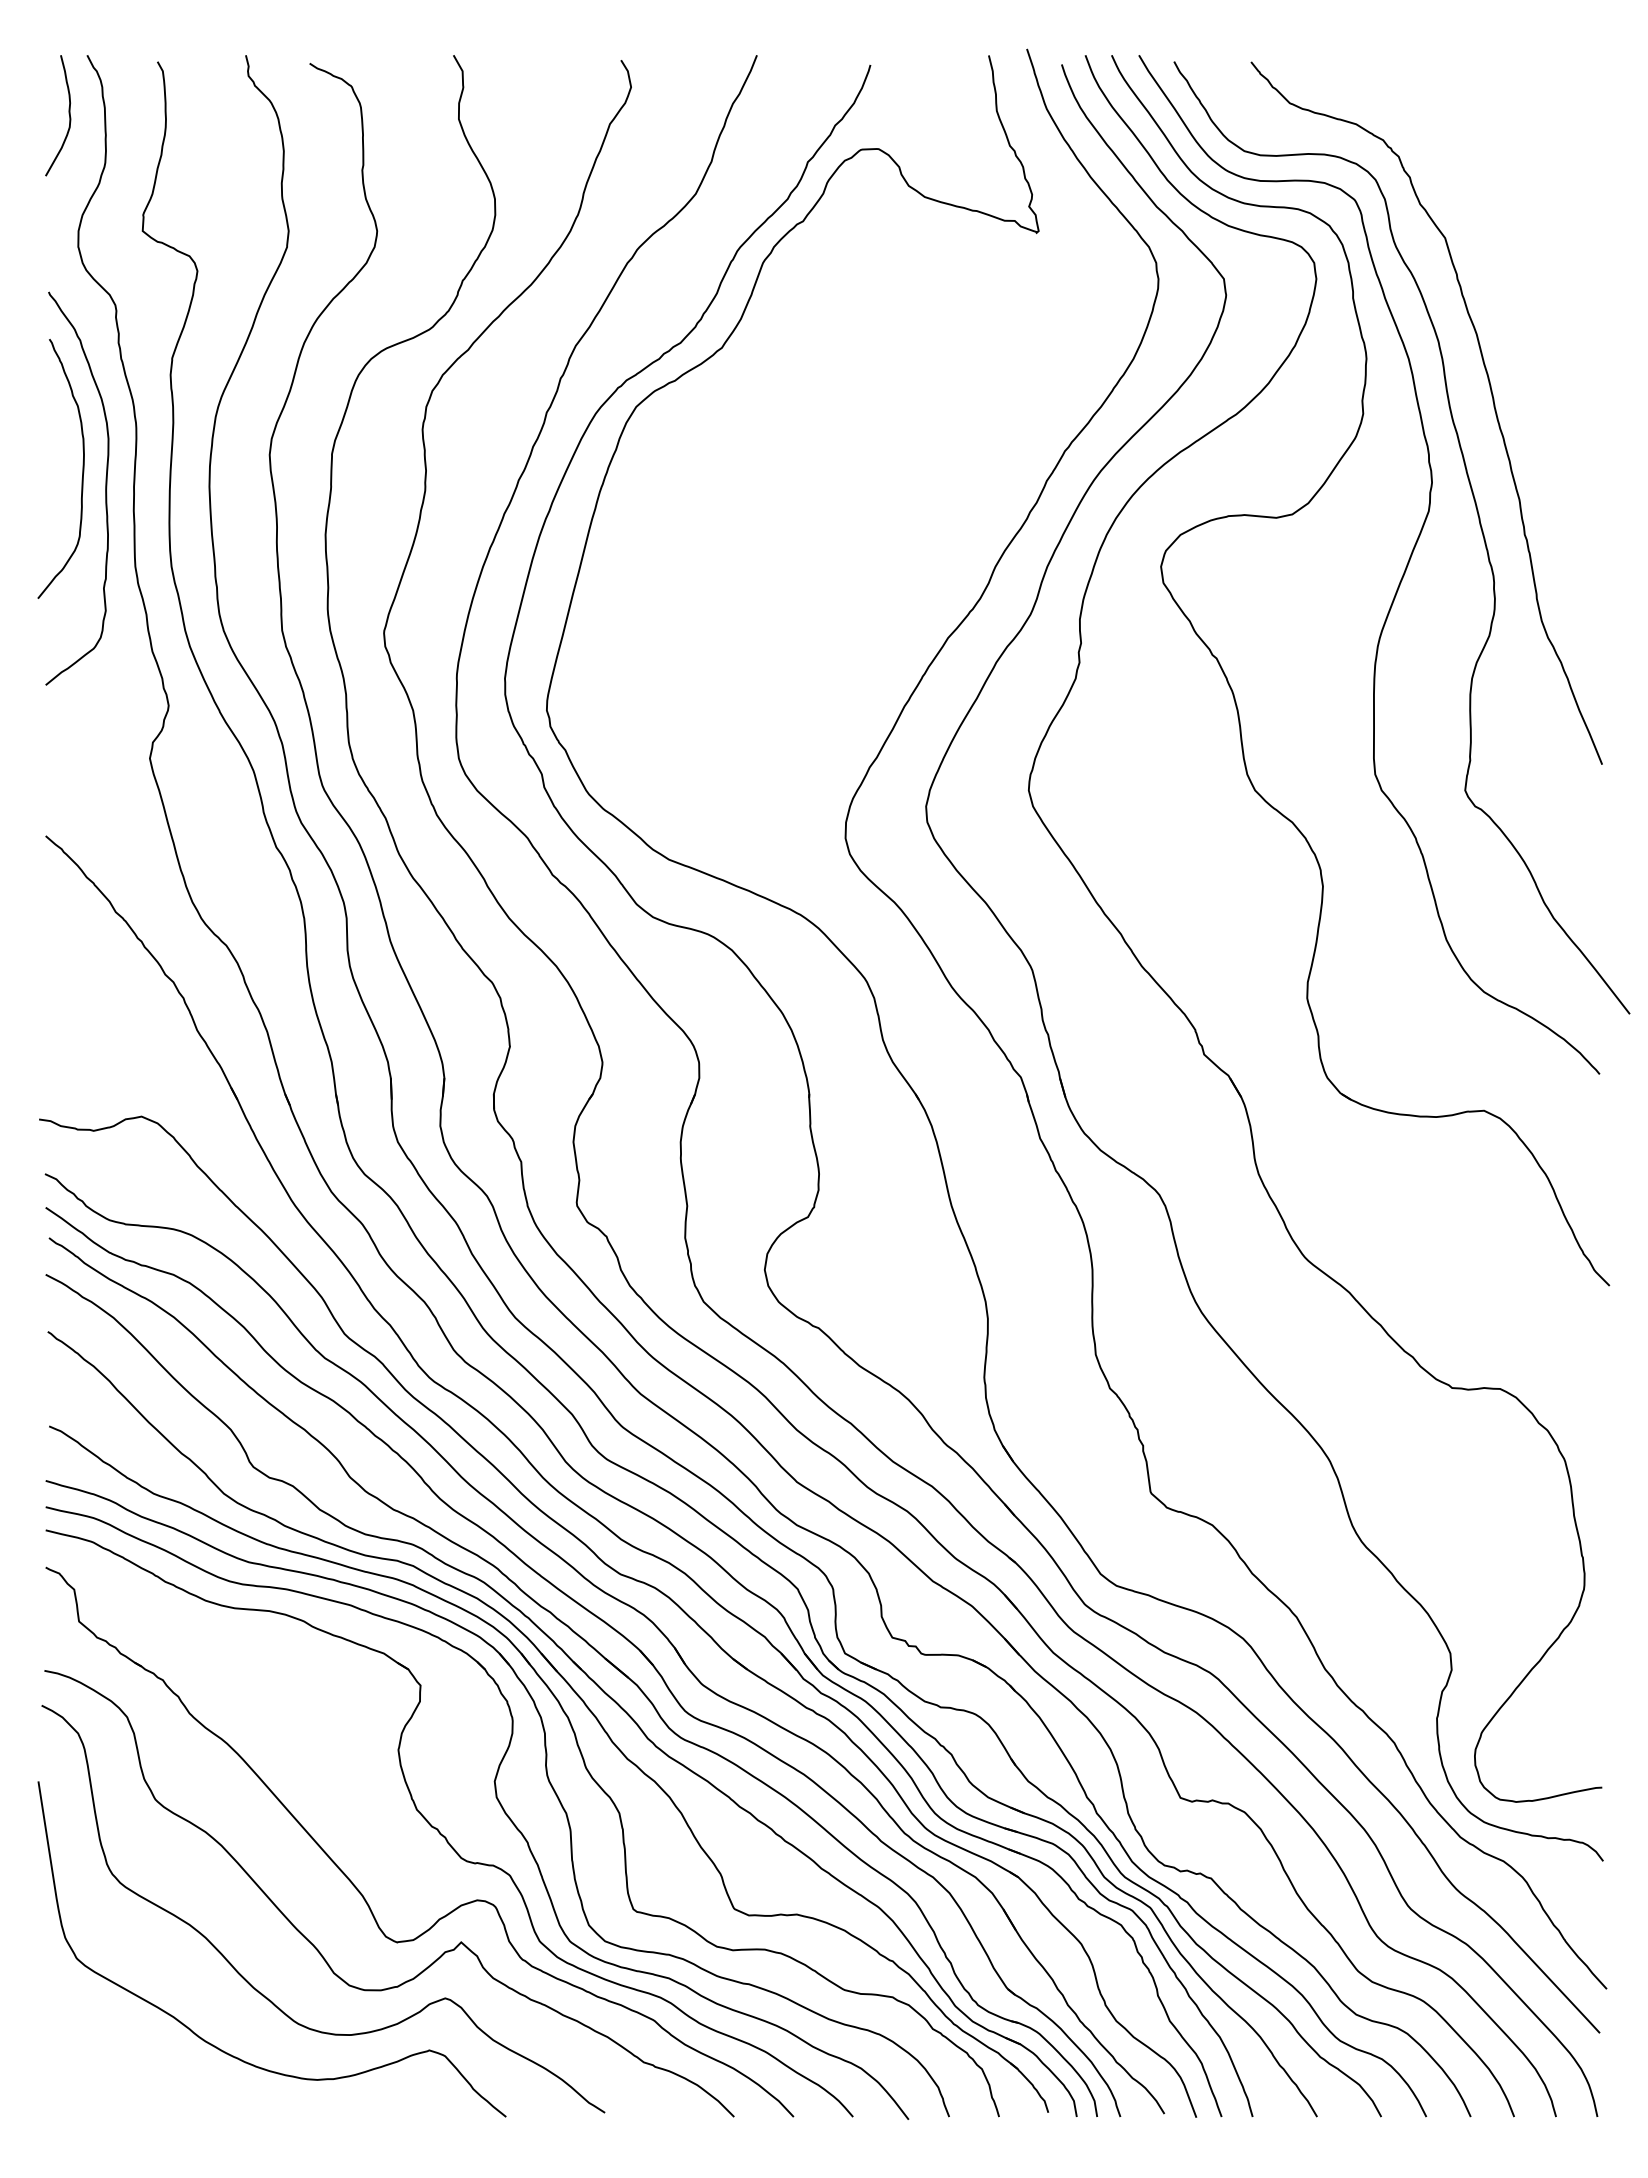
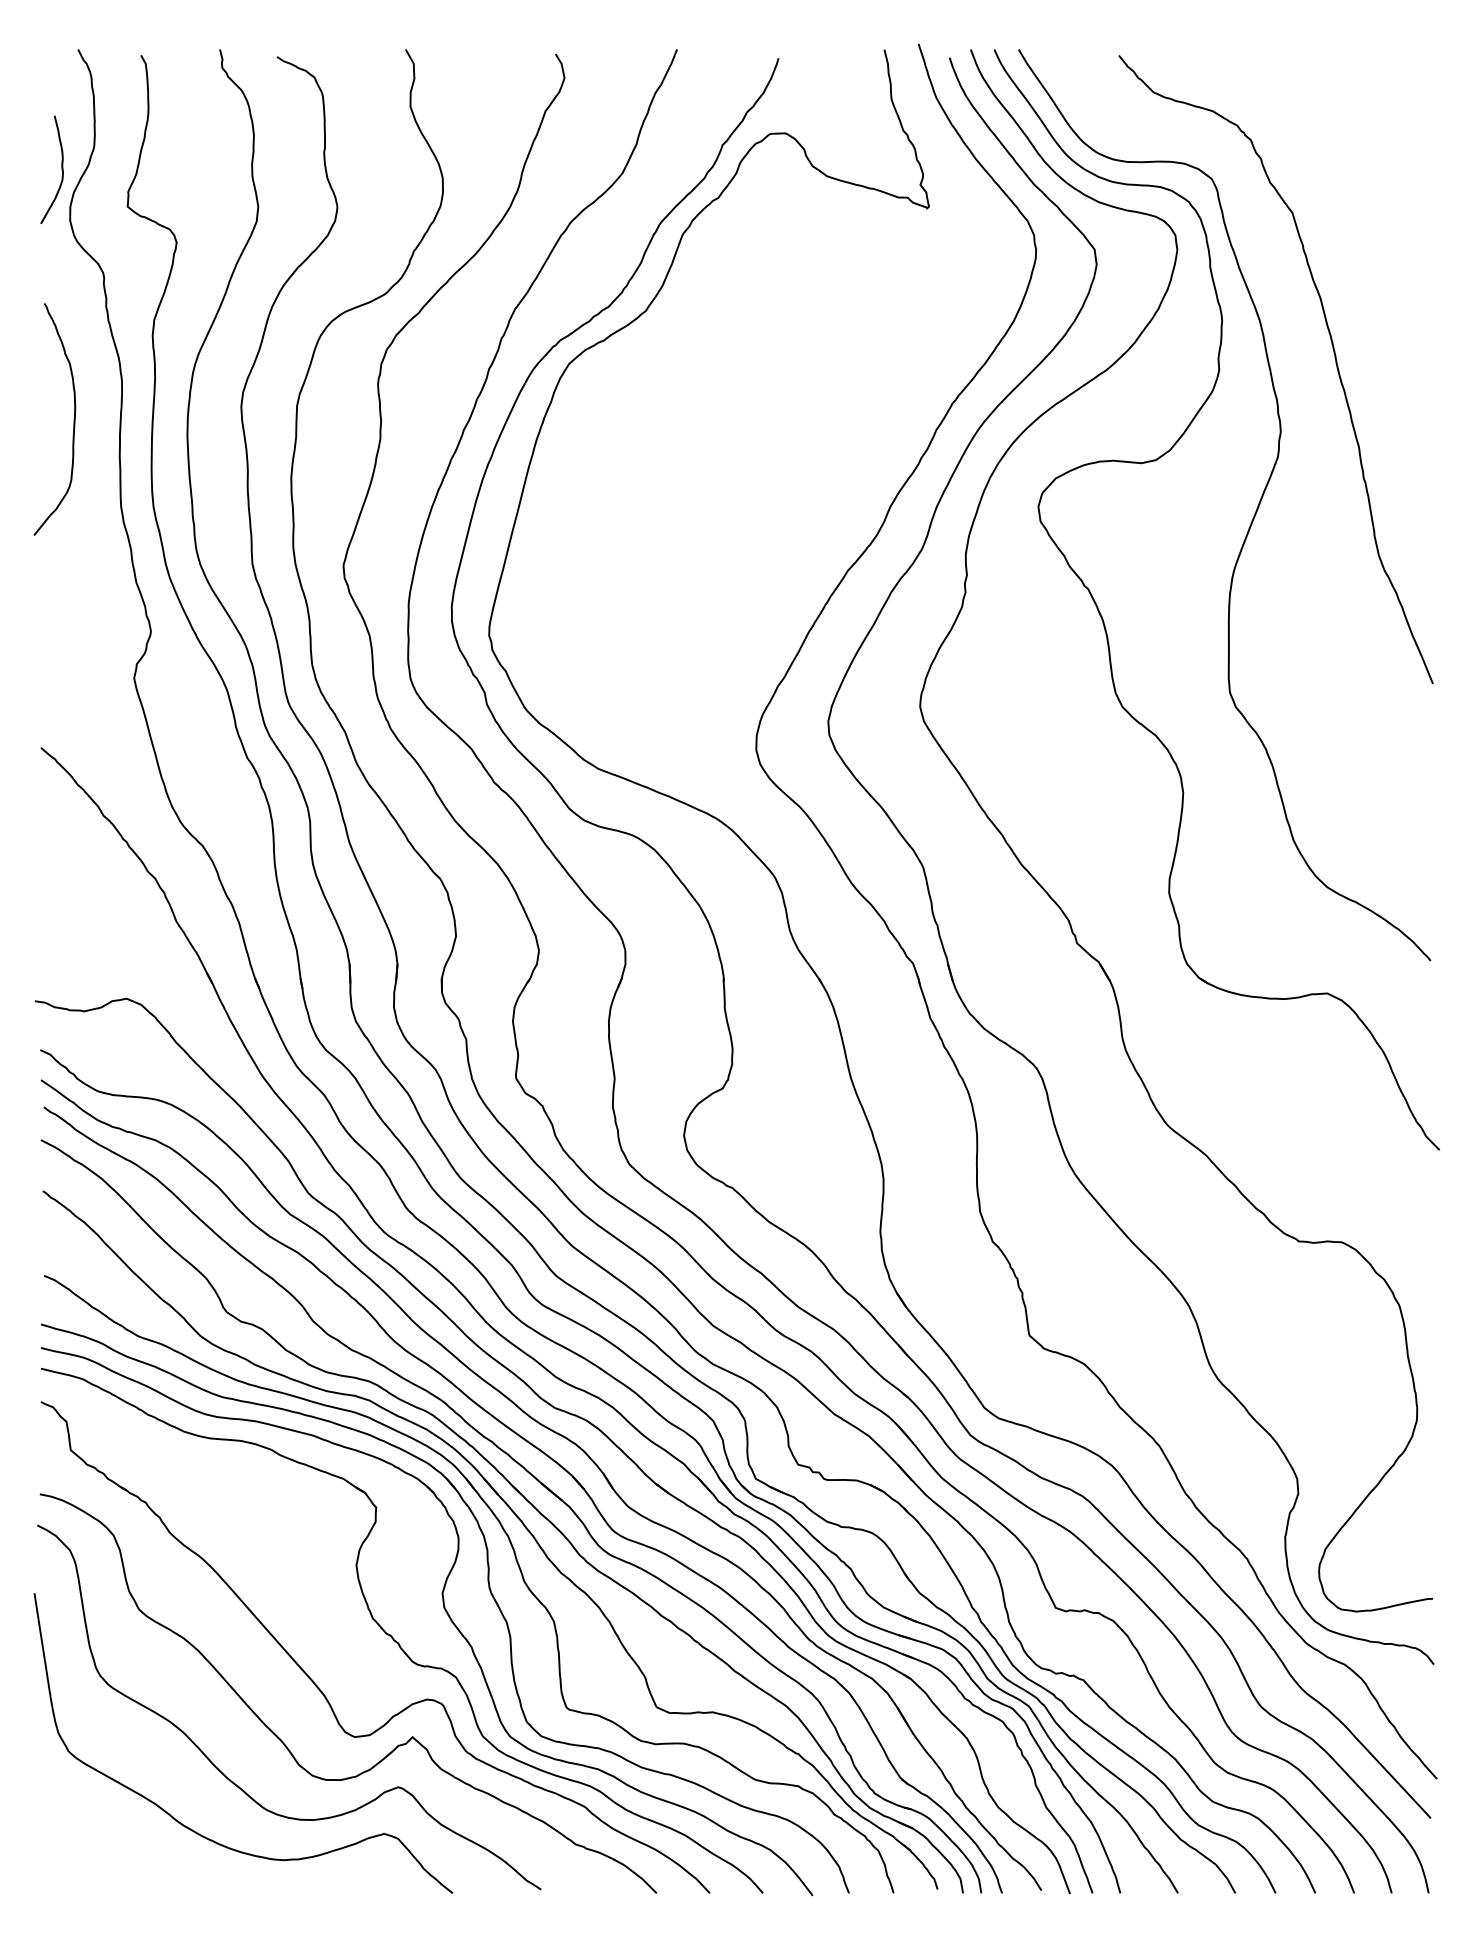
curve: (68, 114) -> (61, 168), moved
curve: (105, 488) -> (94, 436), removed
curve: (1478, 520) -> (1322, 465), removed

